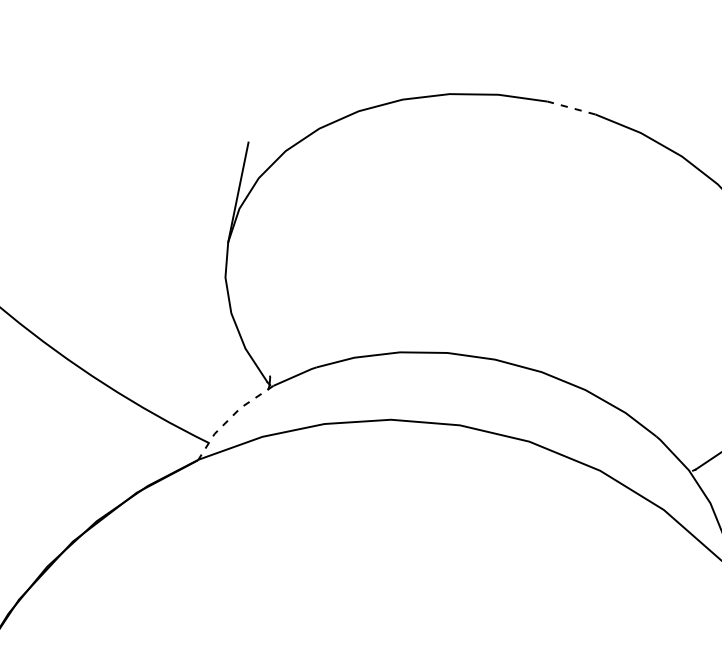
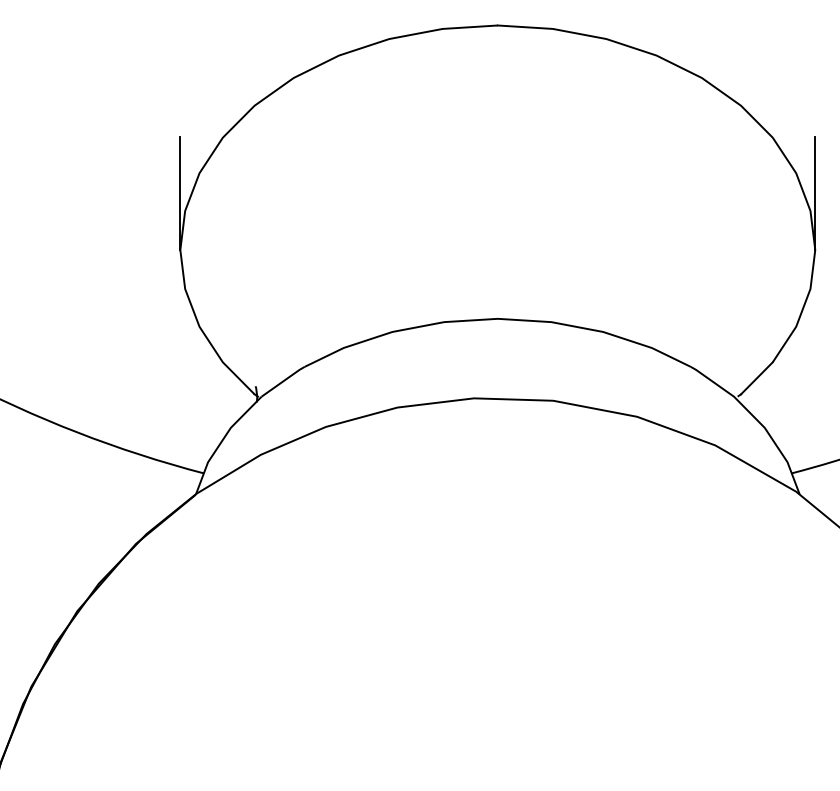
line: (571, 108) -> (525, 27), dashed -> solid
line: (230, 418) -> (221, 441), dashed -> solid

